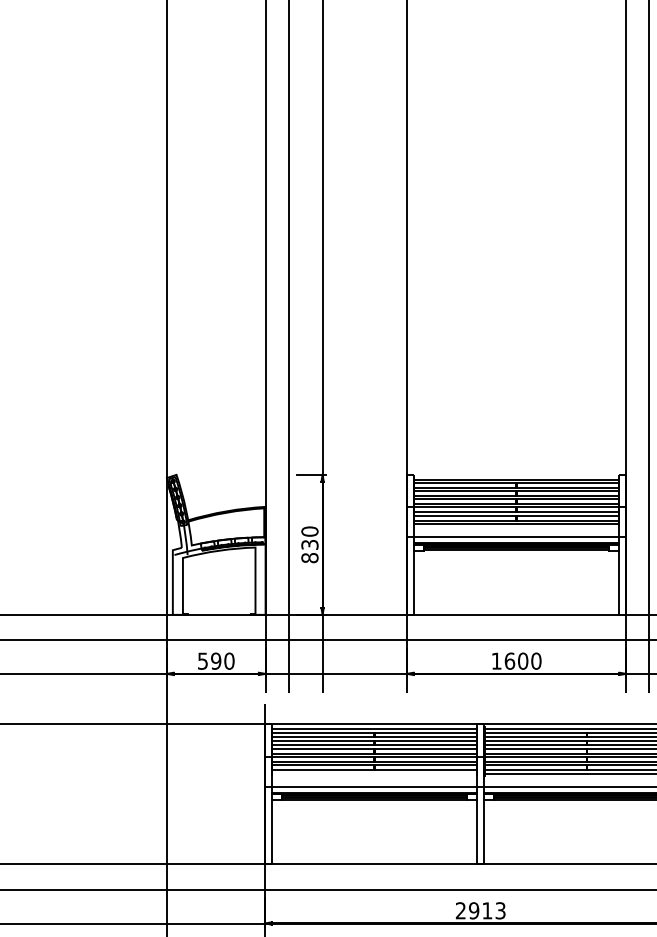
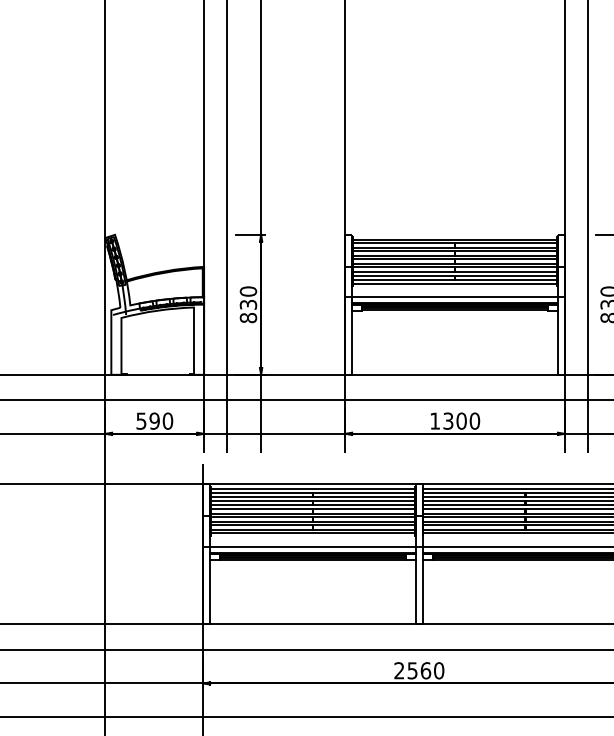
text: (509, 660) -> (448, 420), 1600 -> 1300
line: (374, 773) -> (313, 533), added
text: (487, 910) -> (426, 670), 2913 -> 2560

